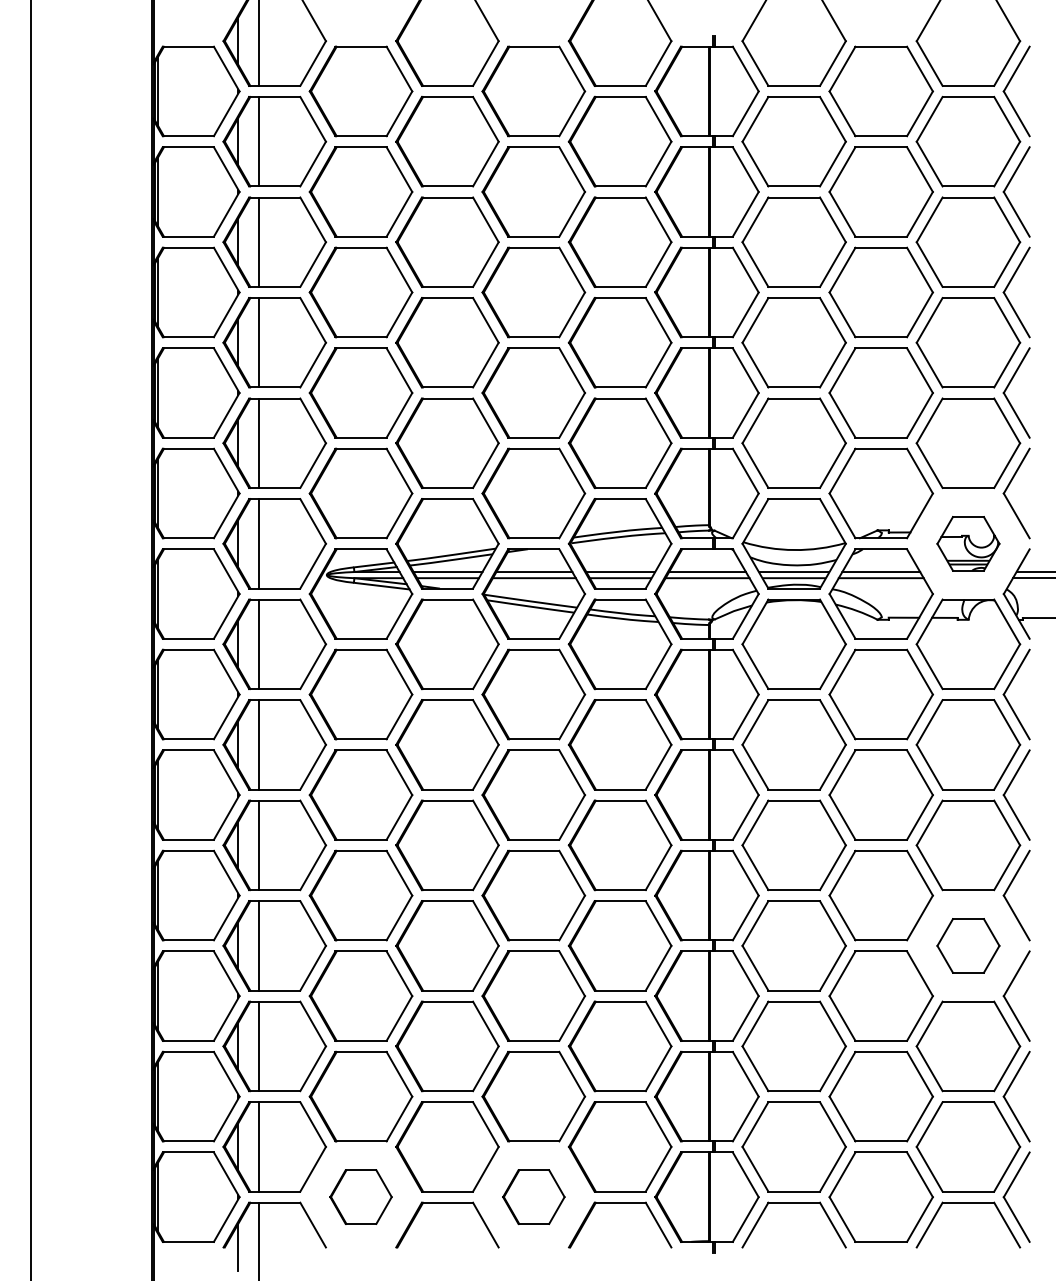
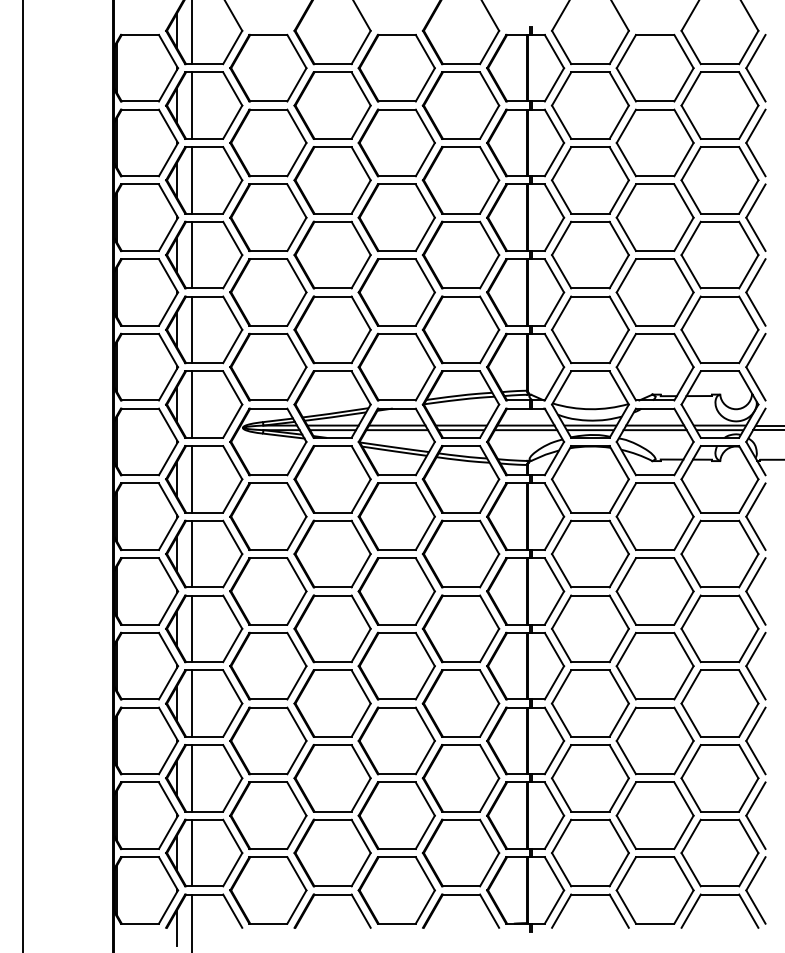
part: (968, 543) -> (720, 404), size x1.67
part: (968, 945) -> (720, 703), size x1.67
part: (360, 1196) -> (267, 889), size x1.67
part: (533, 1196) -> (396, 889), size x1.67

